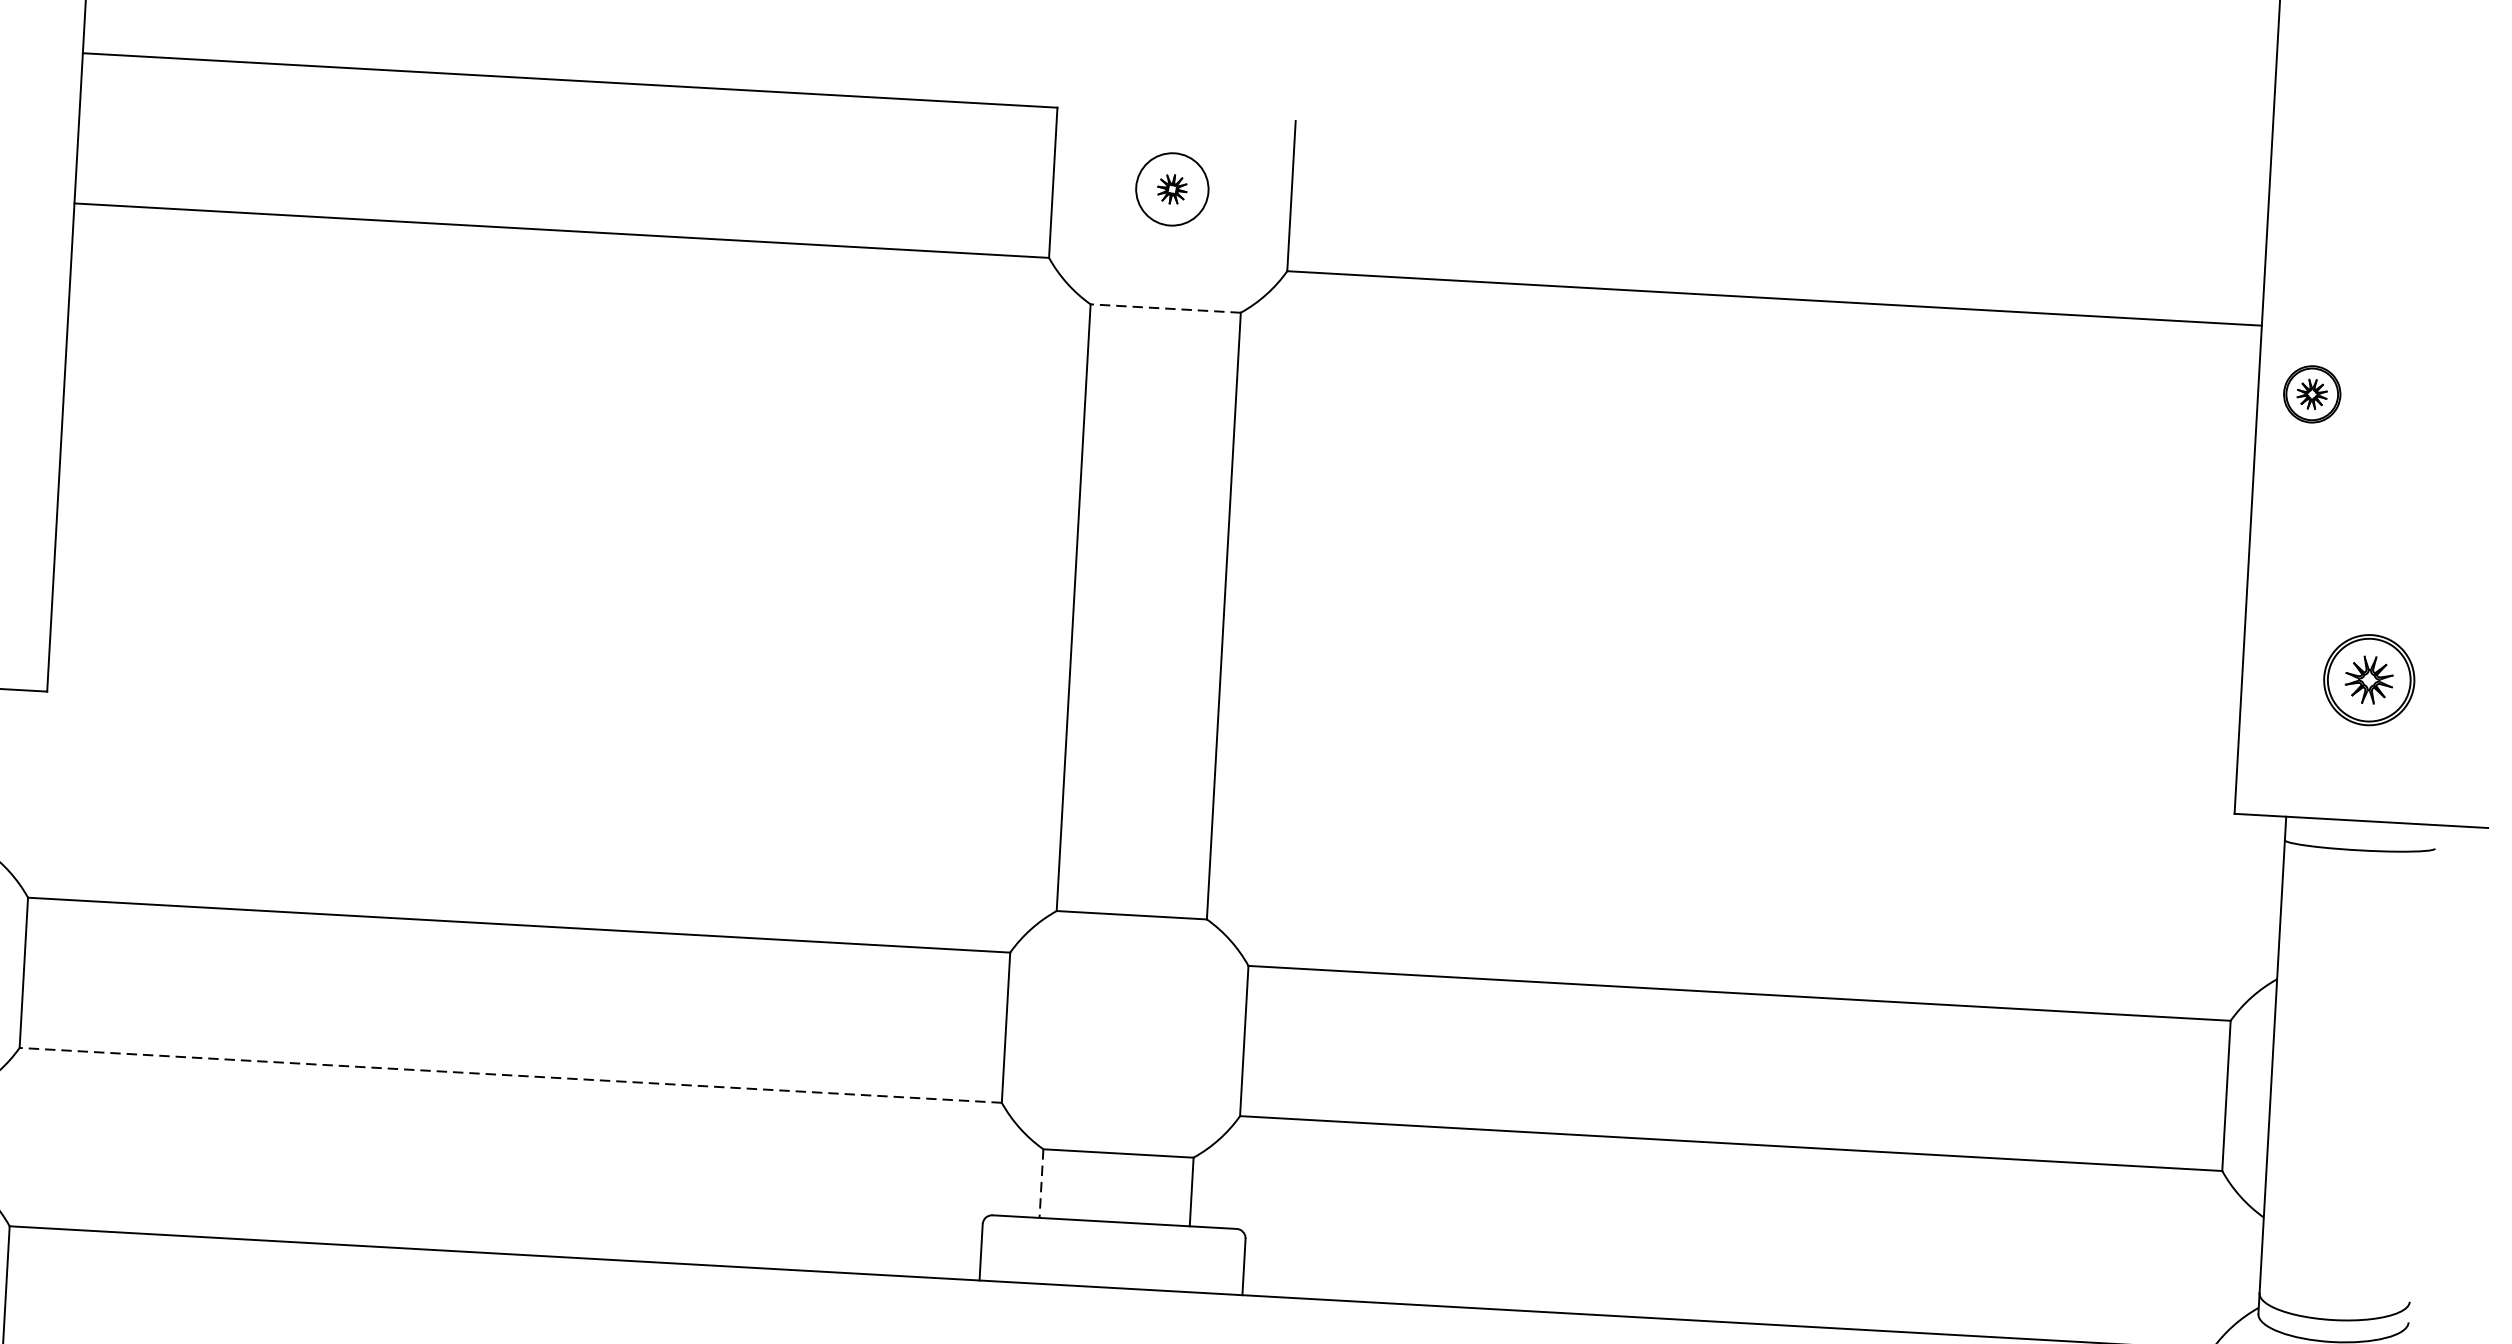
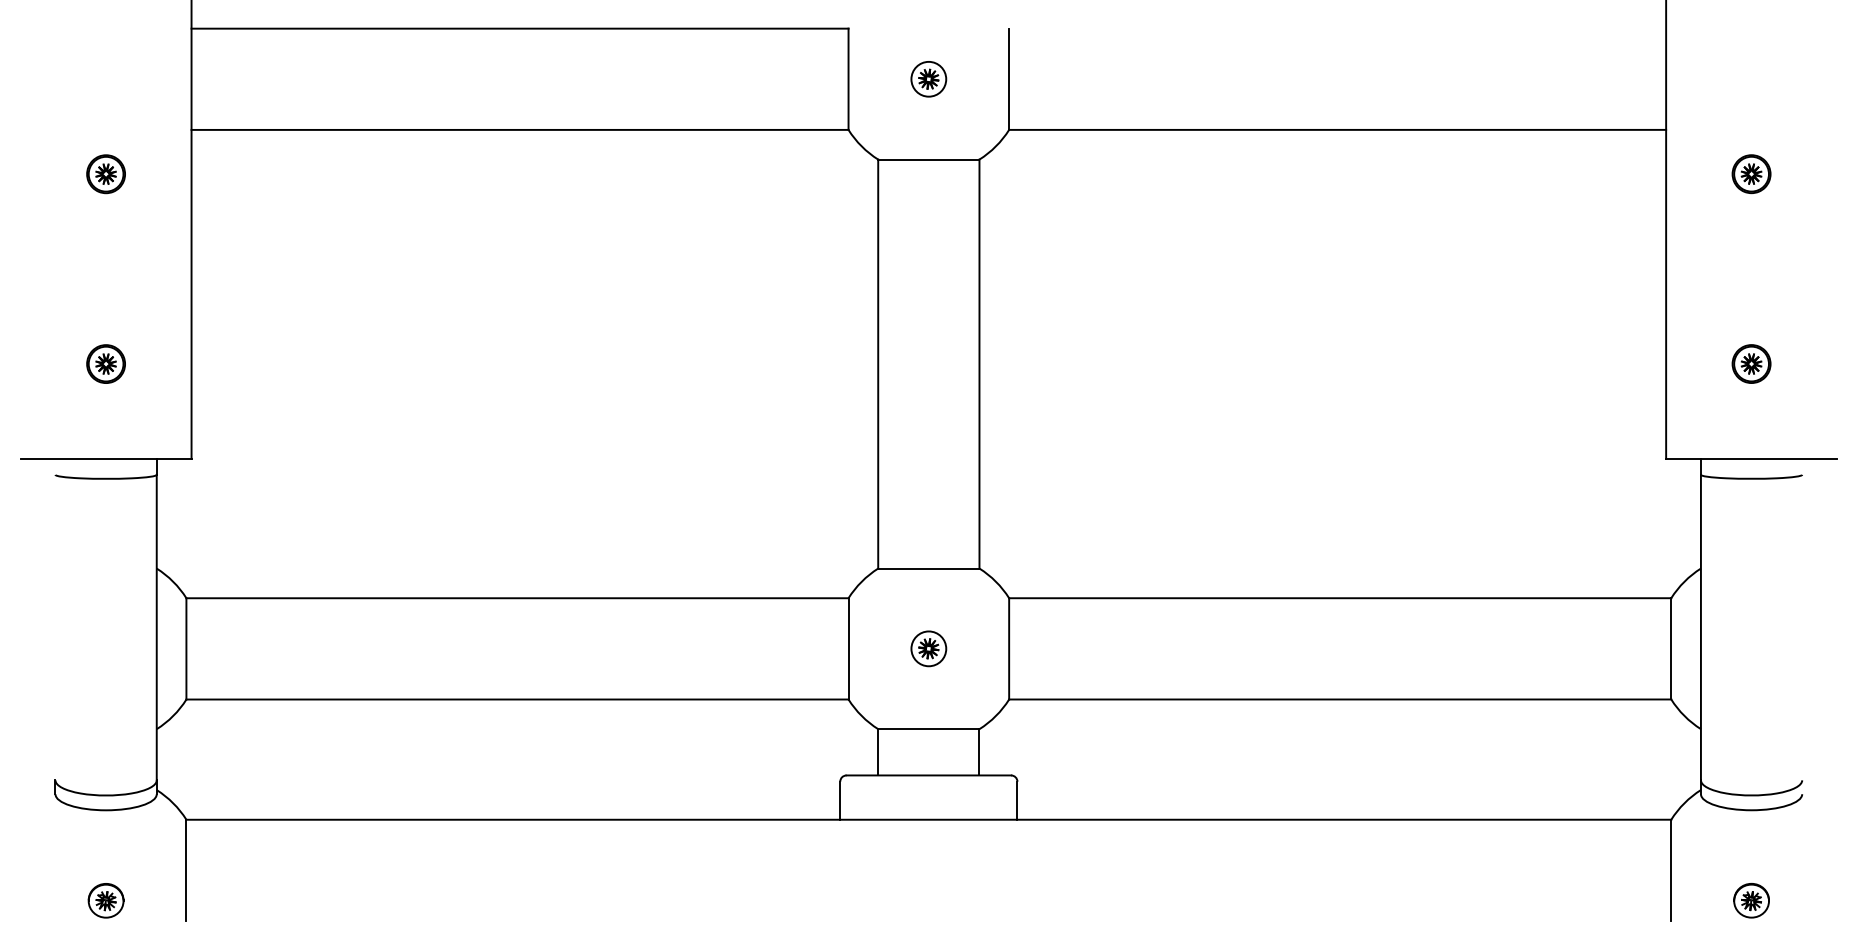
circle: (1171, 188) -> (928, 78), size x0.71
line: (1165, 308) -> (928, 159), dashed -> solid
part: (2312, 394) -> (1751, 174), moved
part: (2369, 679) -> (1751, 363), size x0.62
part: (1124, 1033) -> (928, 648), added
line: (509, 1075) -> (516, 699), dashed -> solid
line: (1041, 1183) -> (878, 752), dashed -> solid

